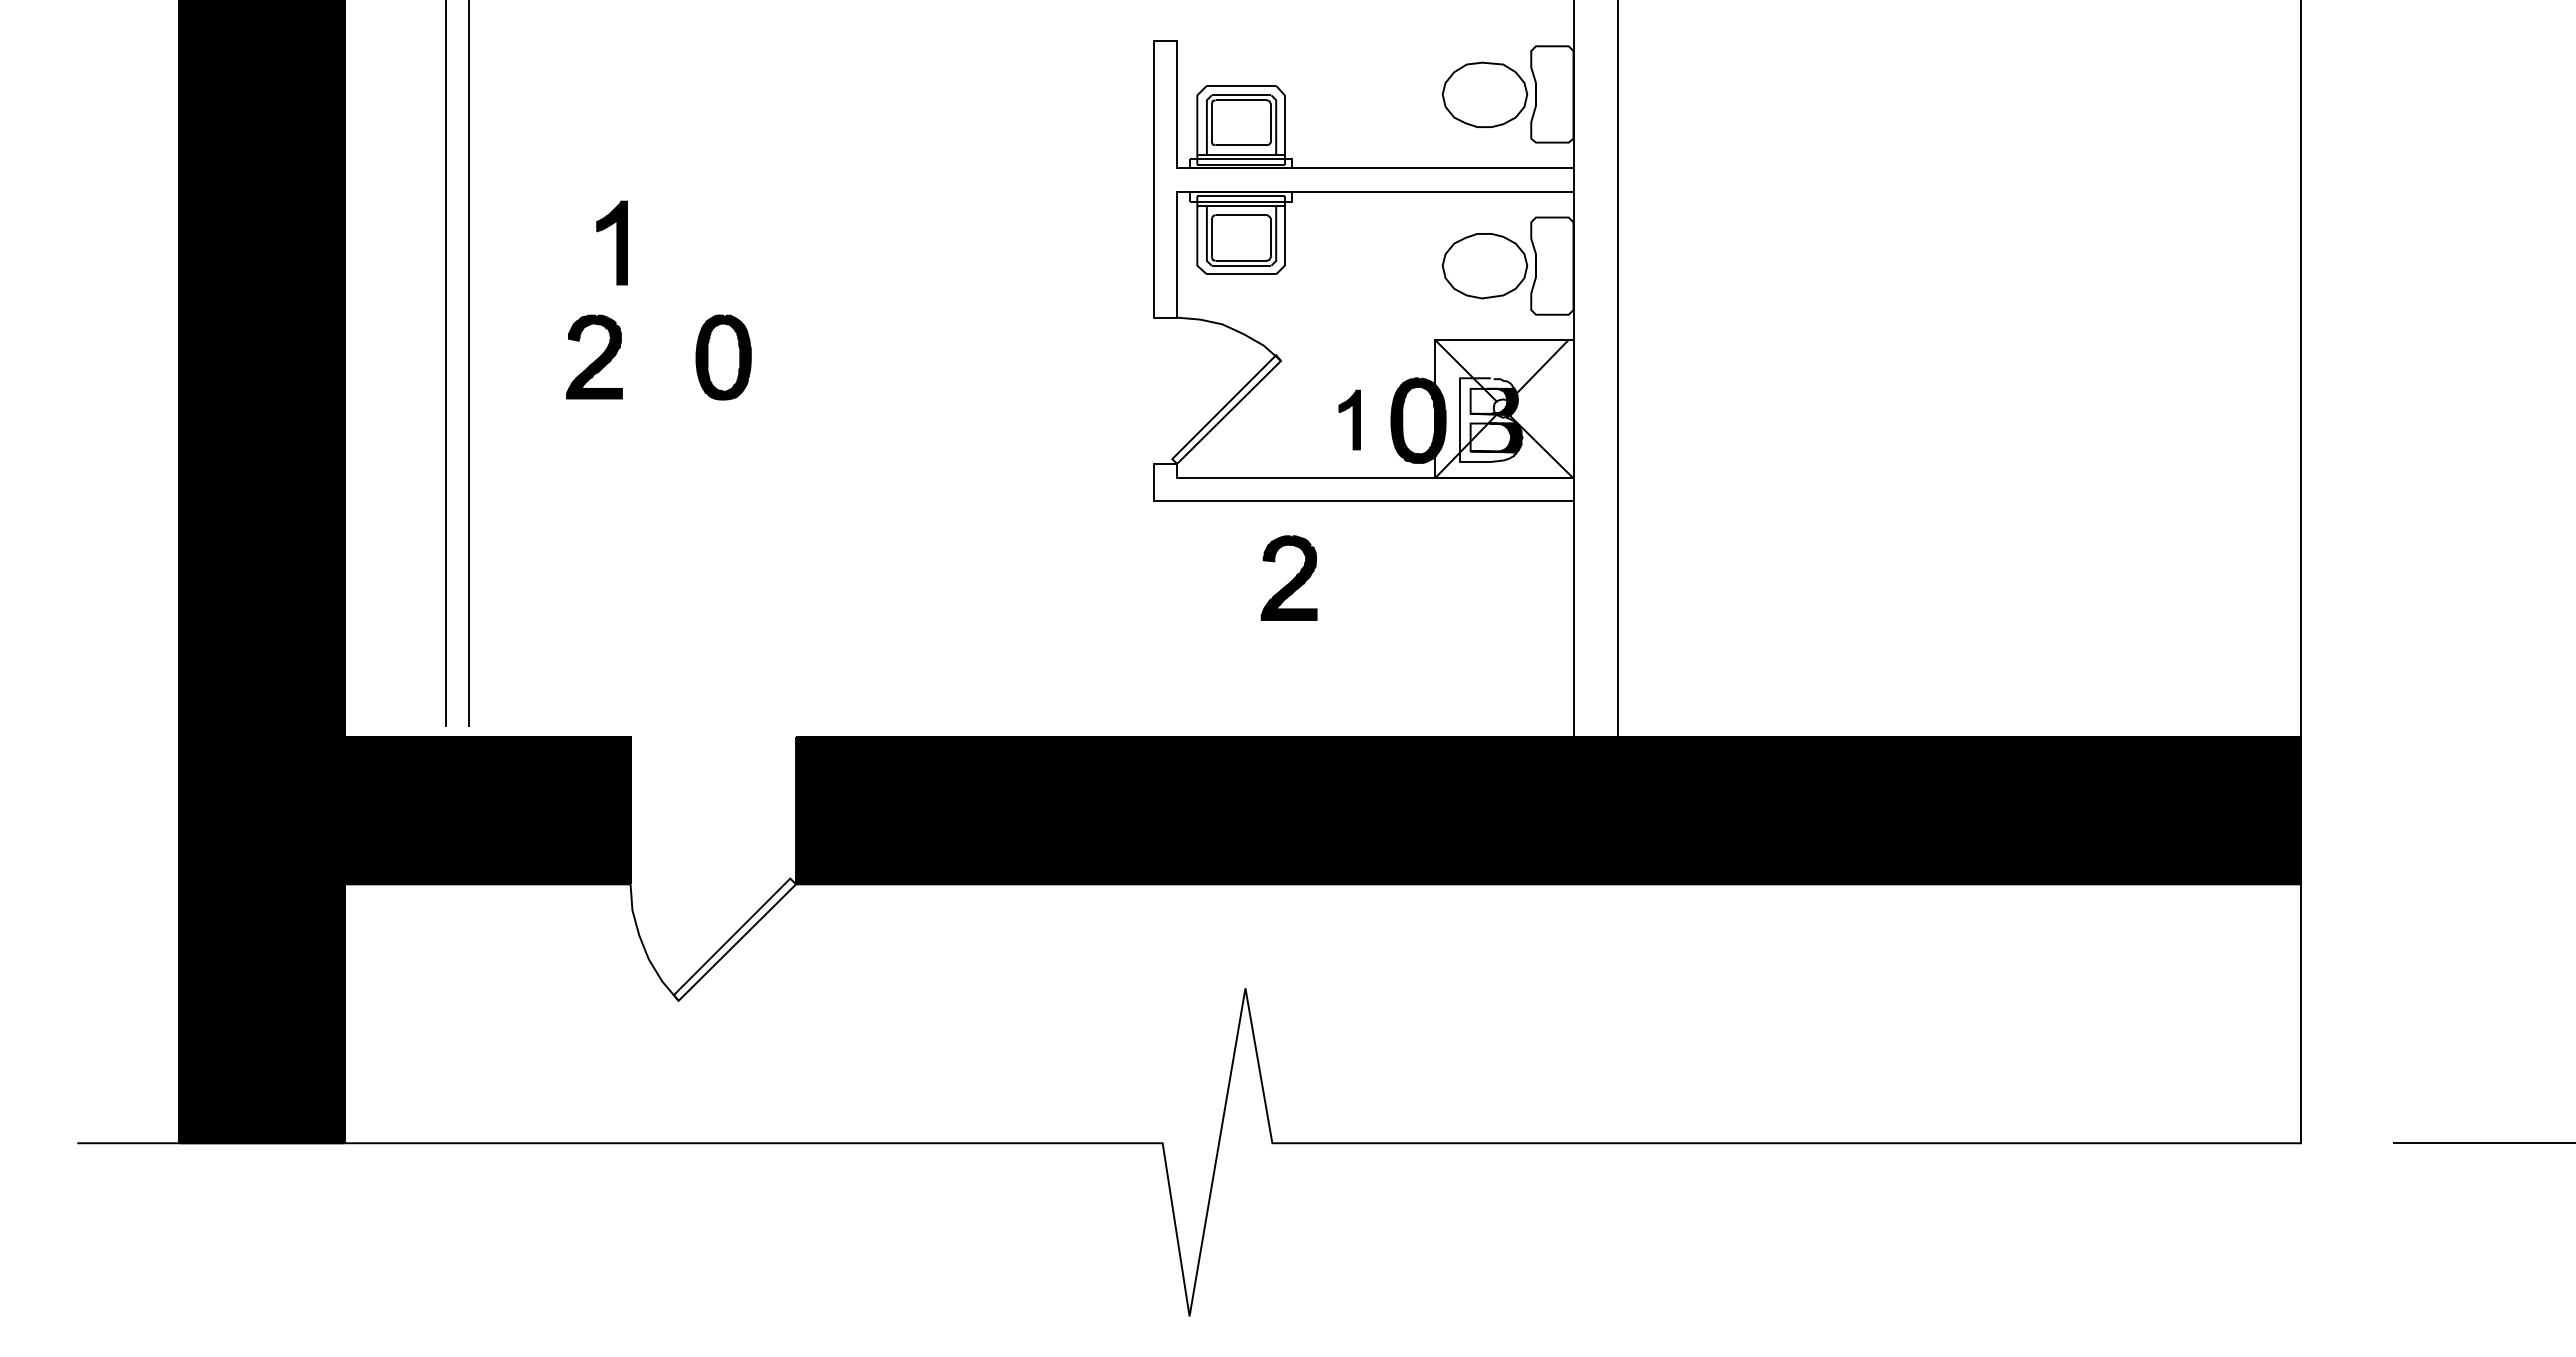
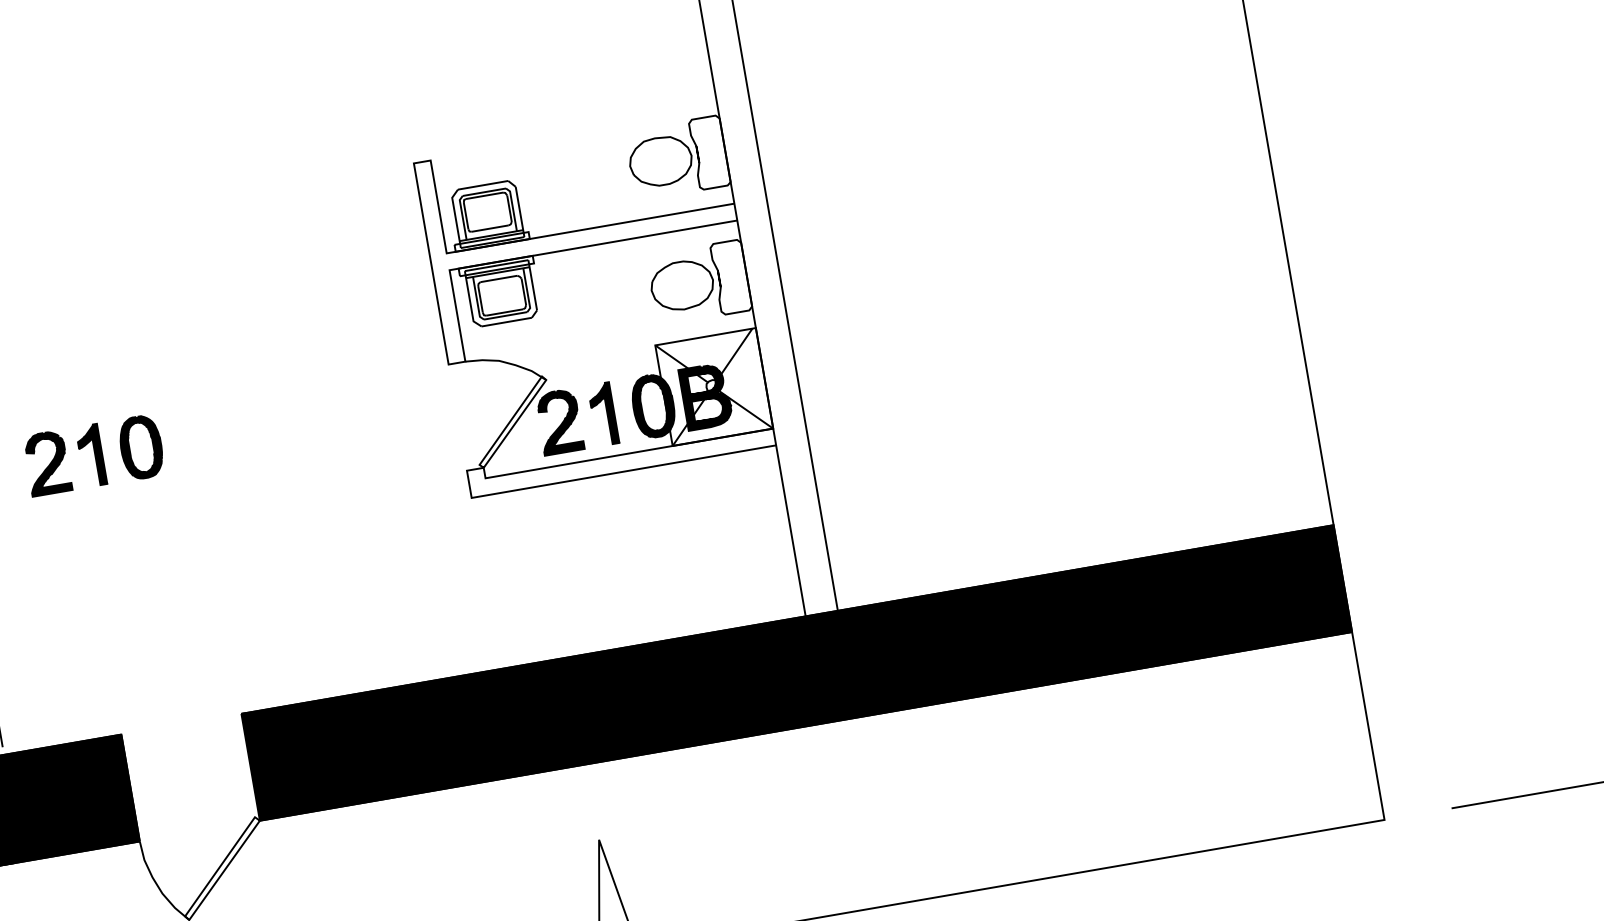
part: (611, 242) -> (90, 455), moved
part: (1349, 419) -> (603, 413), size x1.43
fill: (1488, 419) -> (704, 396), added
part: (1288, 577) -> (559, 421), moved

